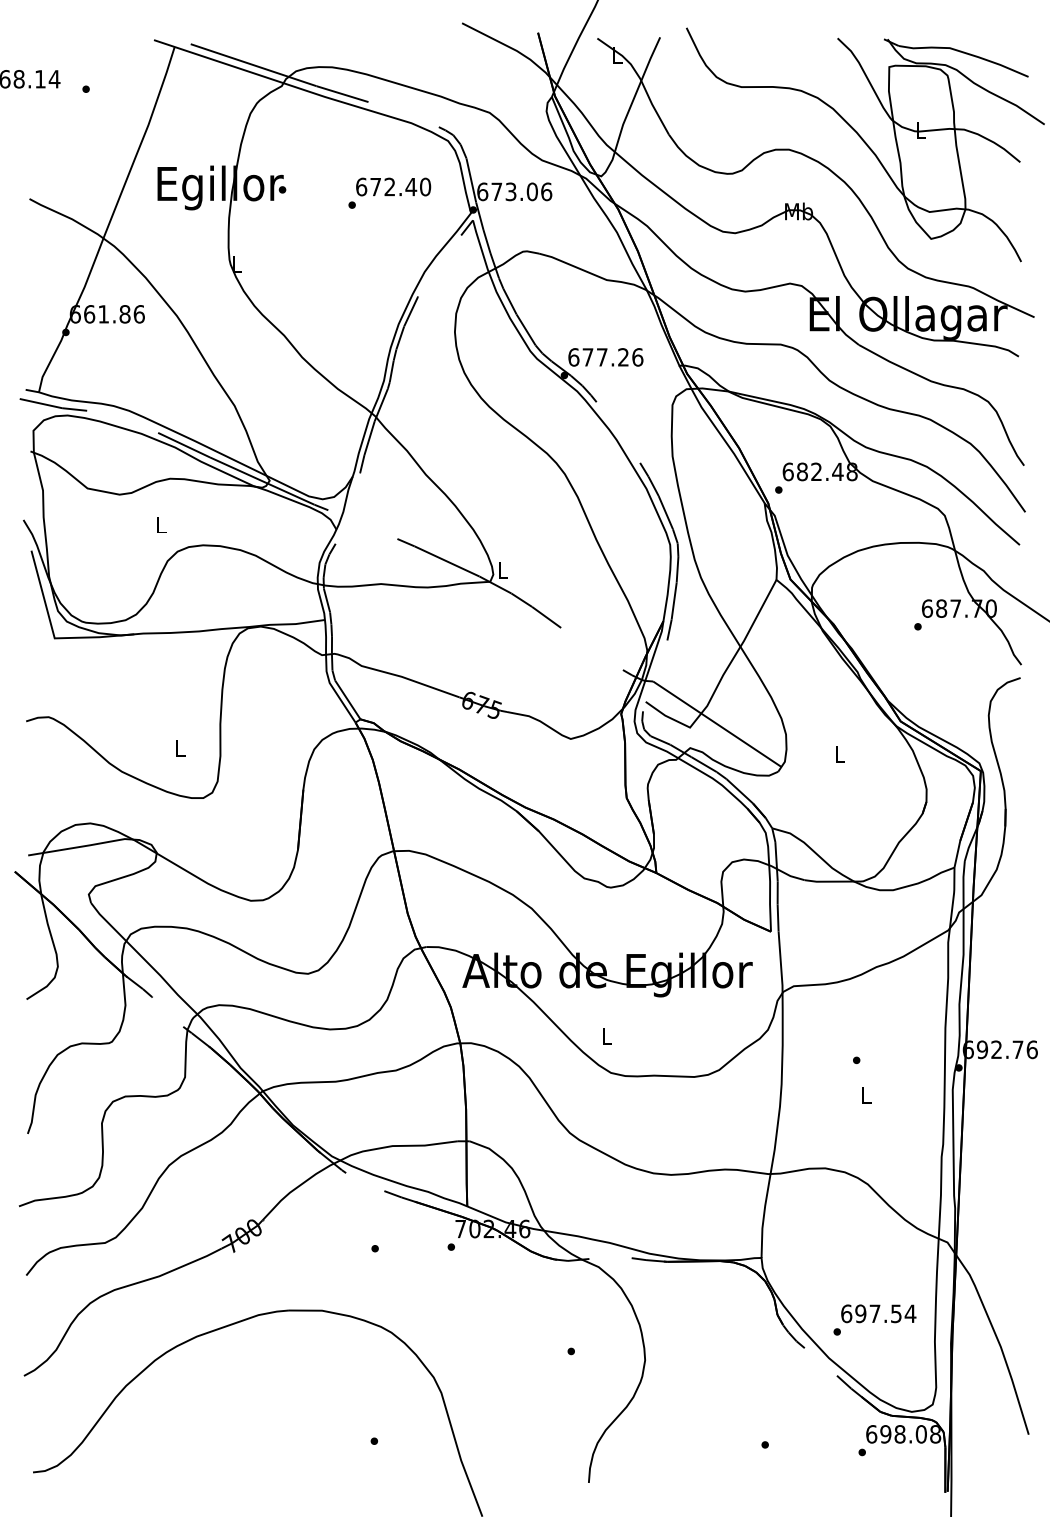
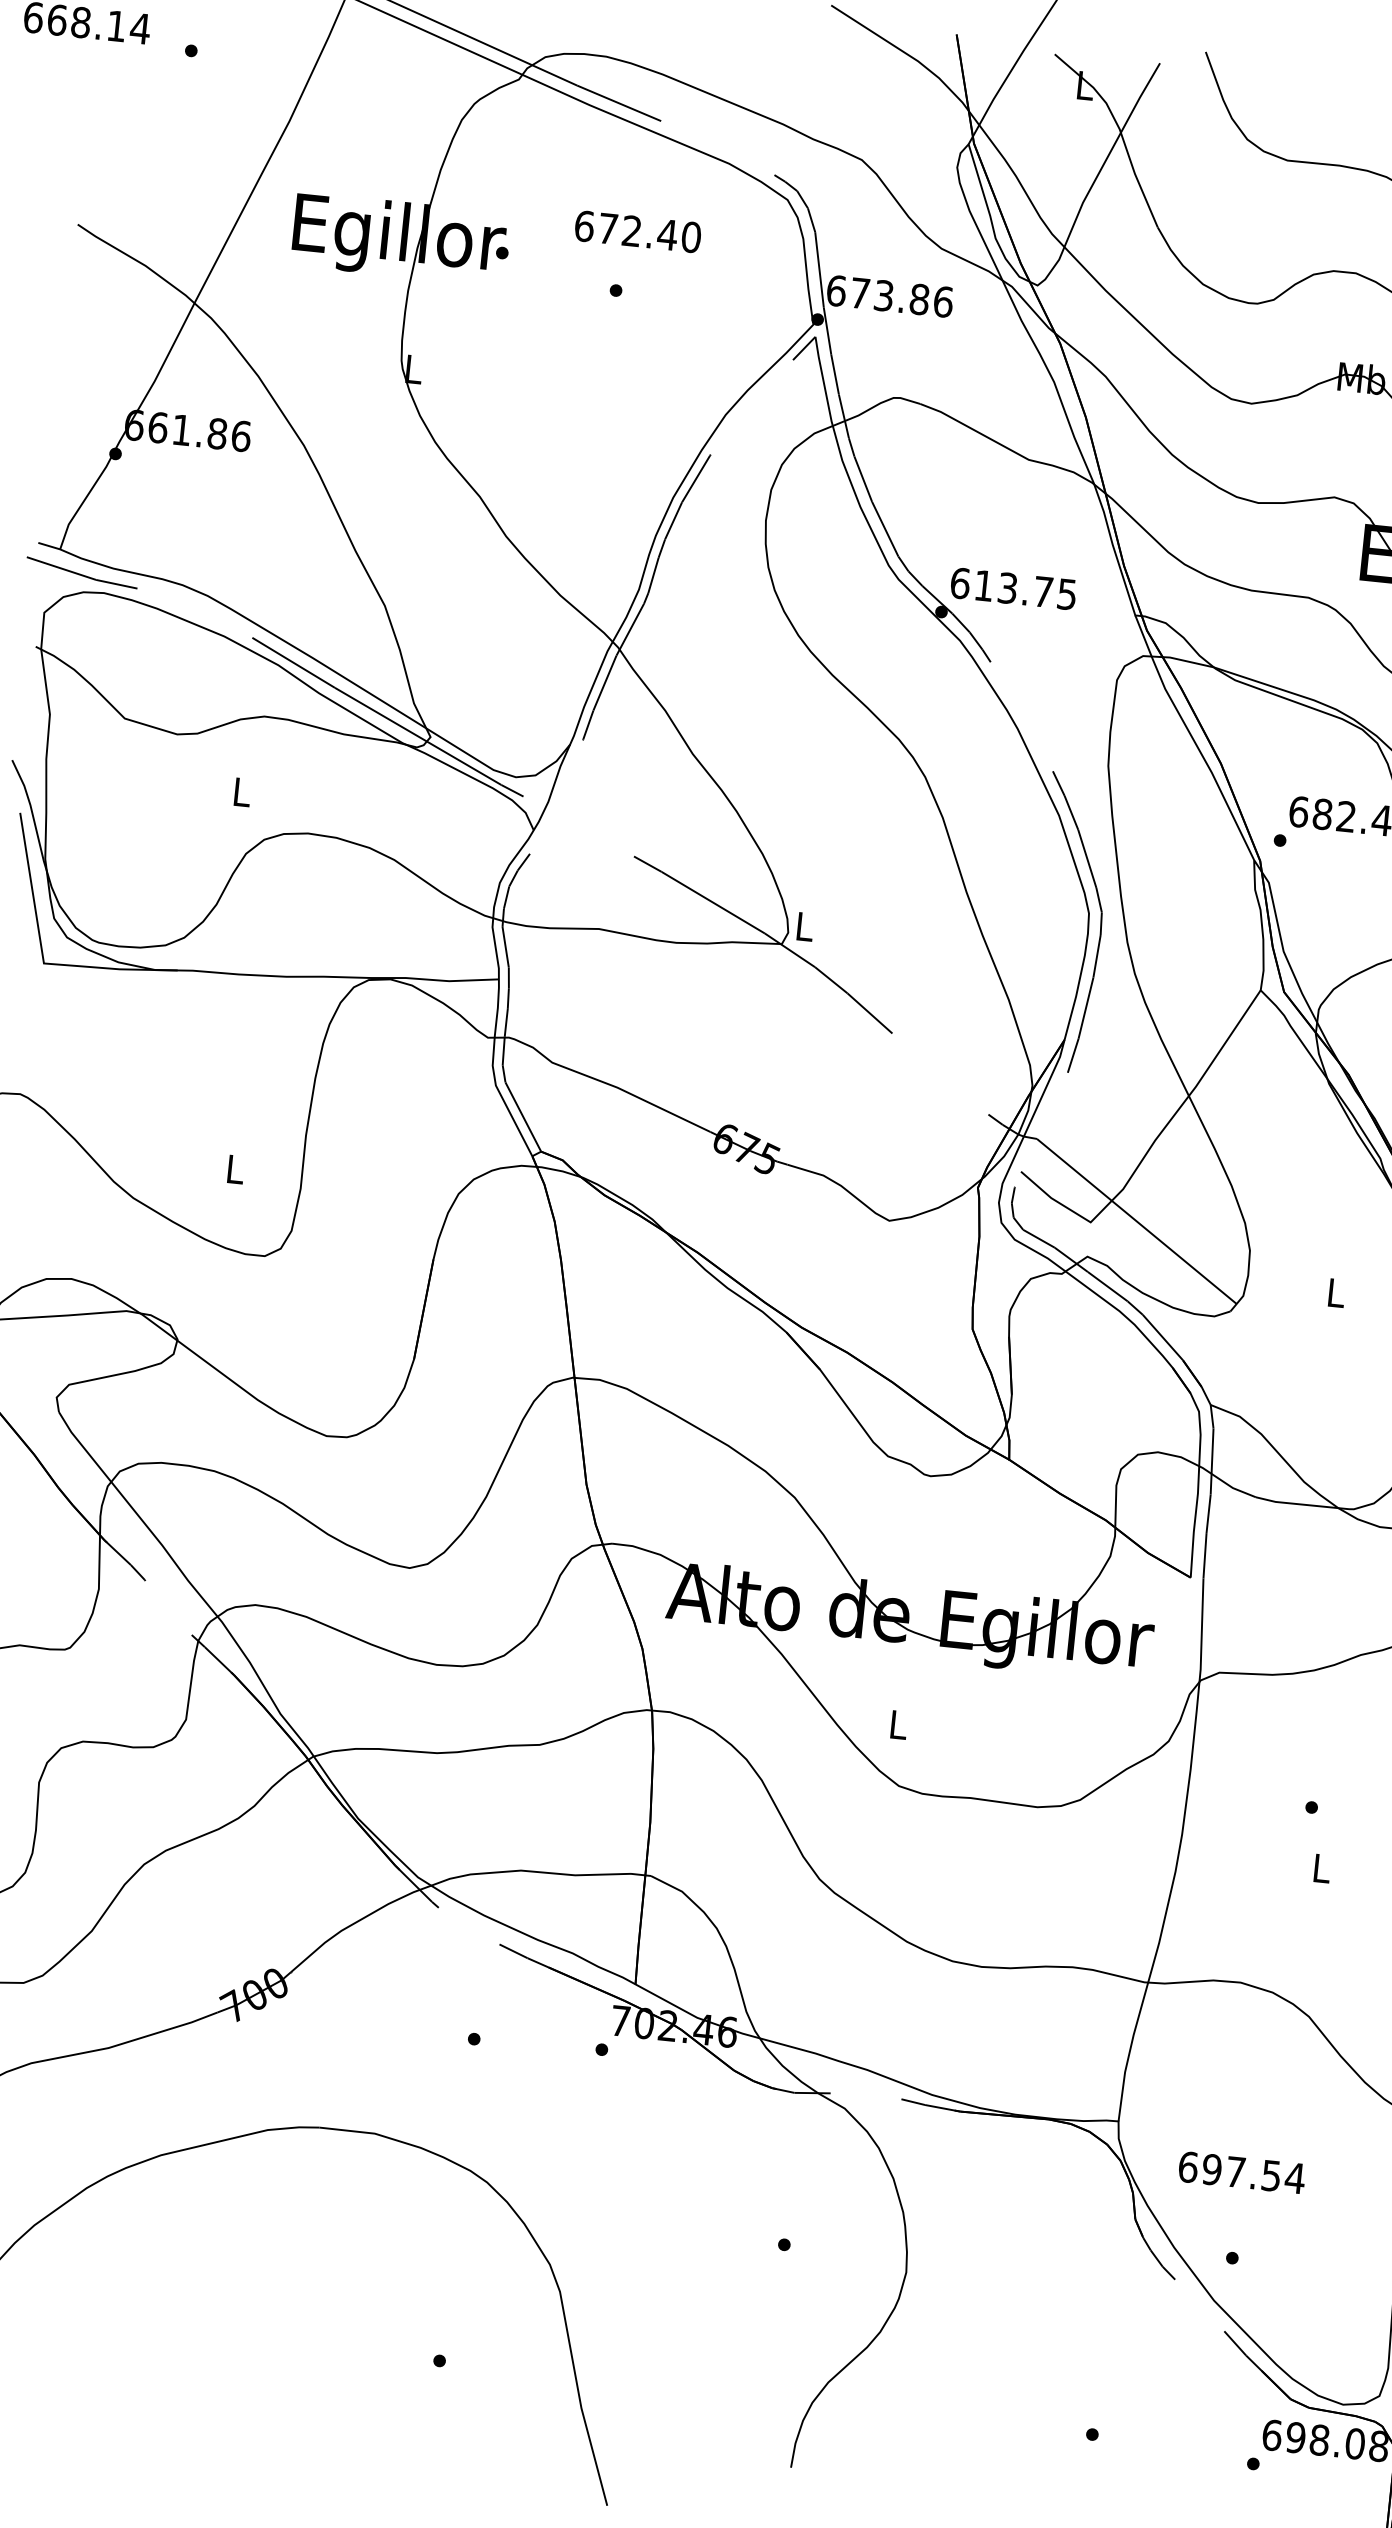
text: (393, 186) -> (637, 230), moved
text: (531, 191) -> (918, 298), 673.06 -> 673.86
text: (612, 357) -> (1024, 590), 677.26 -> 613.75
text: (878, 1313) -> (1241, 2172), moved

